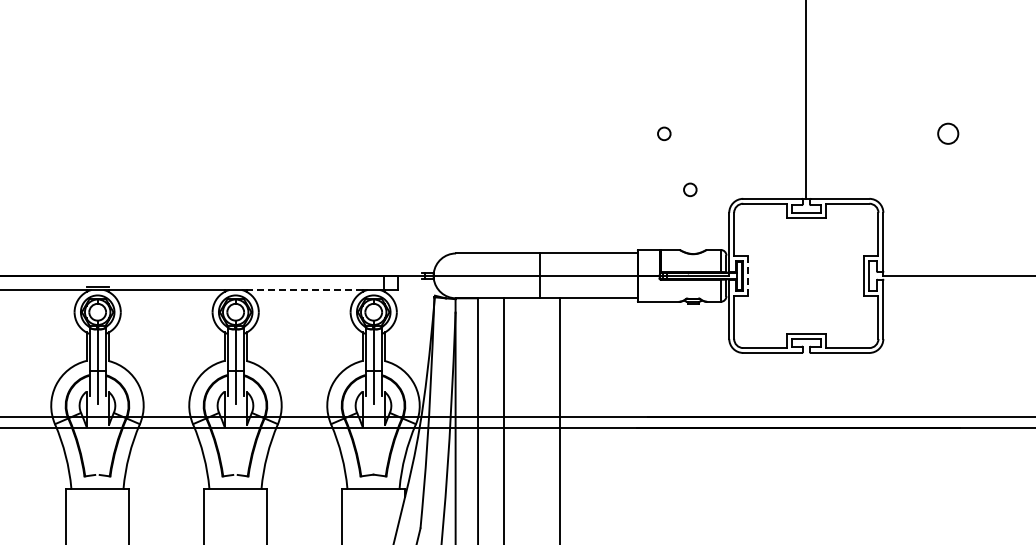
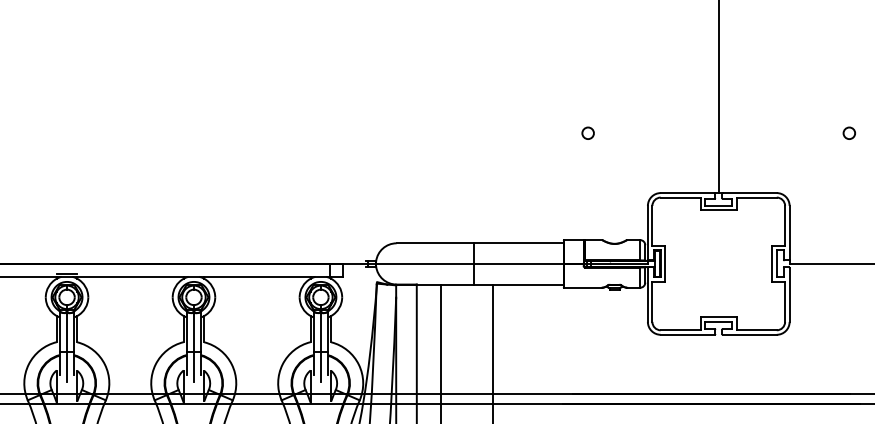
circle: (948, 133) -> (849, 132), size x0.62
circle: (690, 189) -> (612, 184), removed
line: (748, 275) -> (665, 263), dashed -> solid
line: (304, 289) -> (257, 276), dashed -> solid

